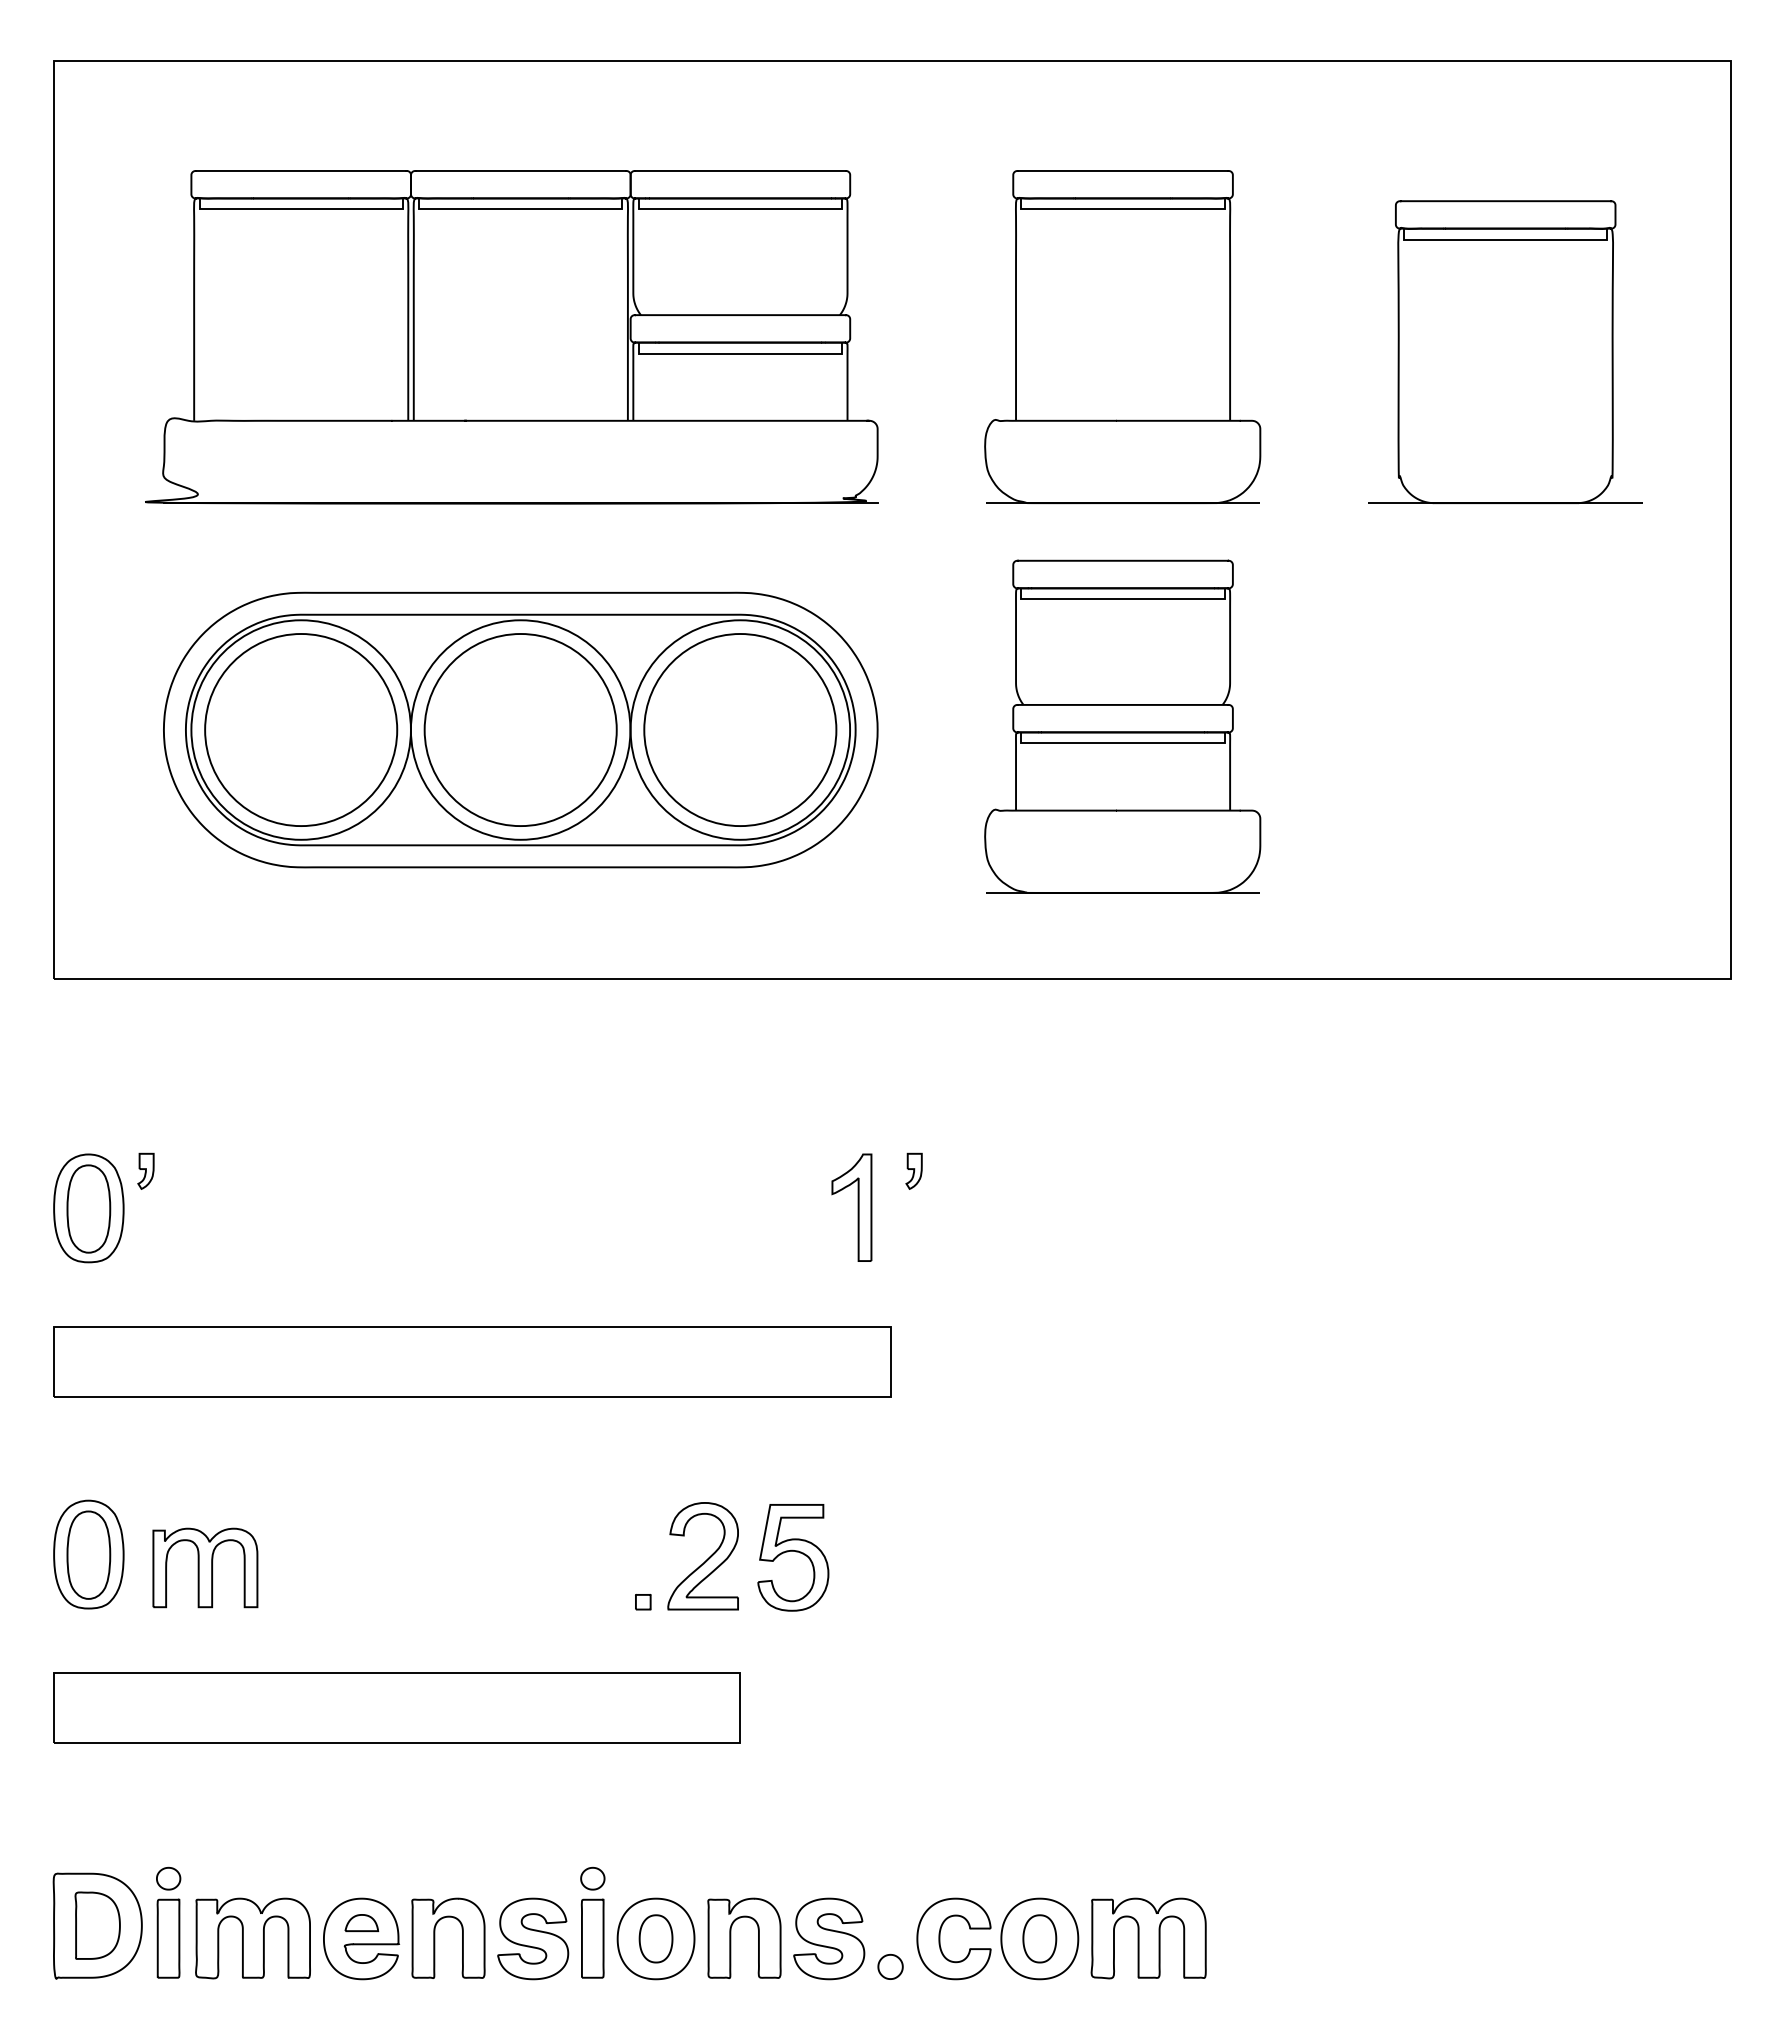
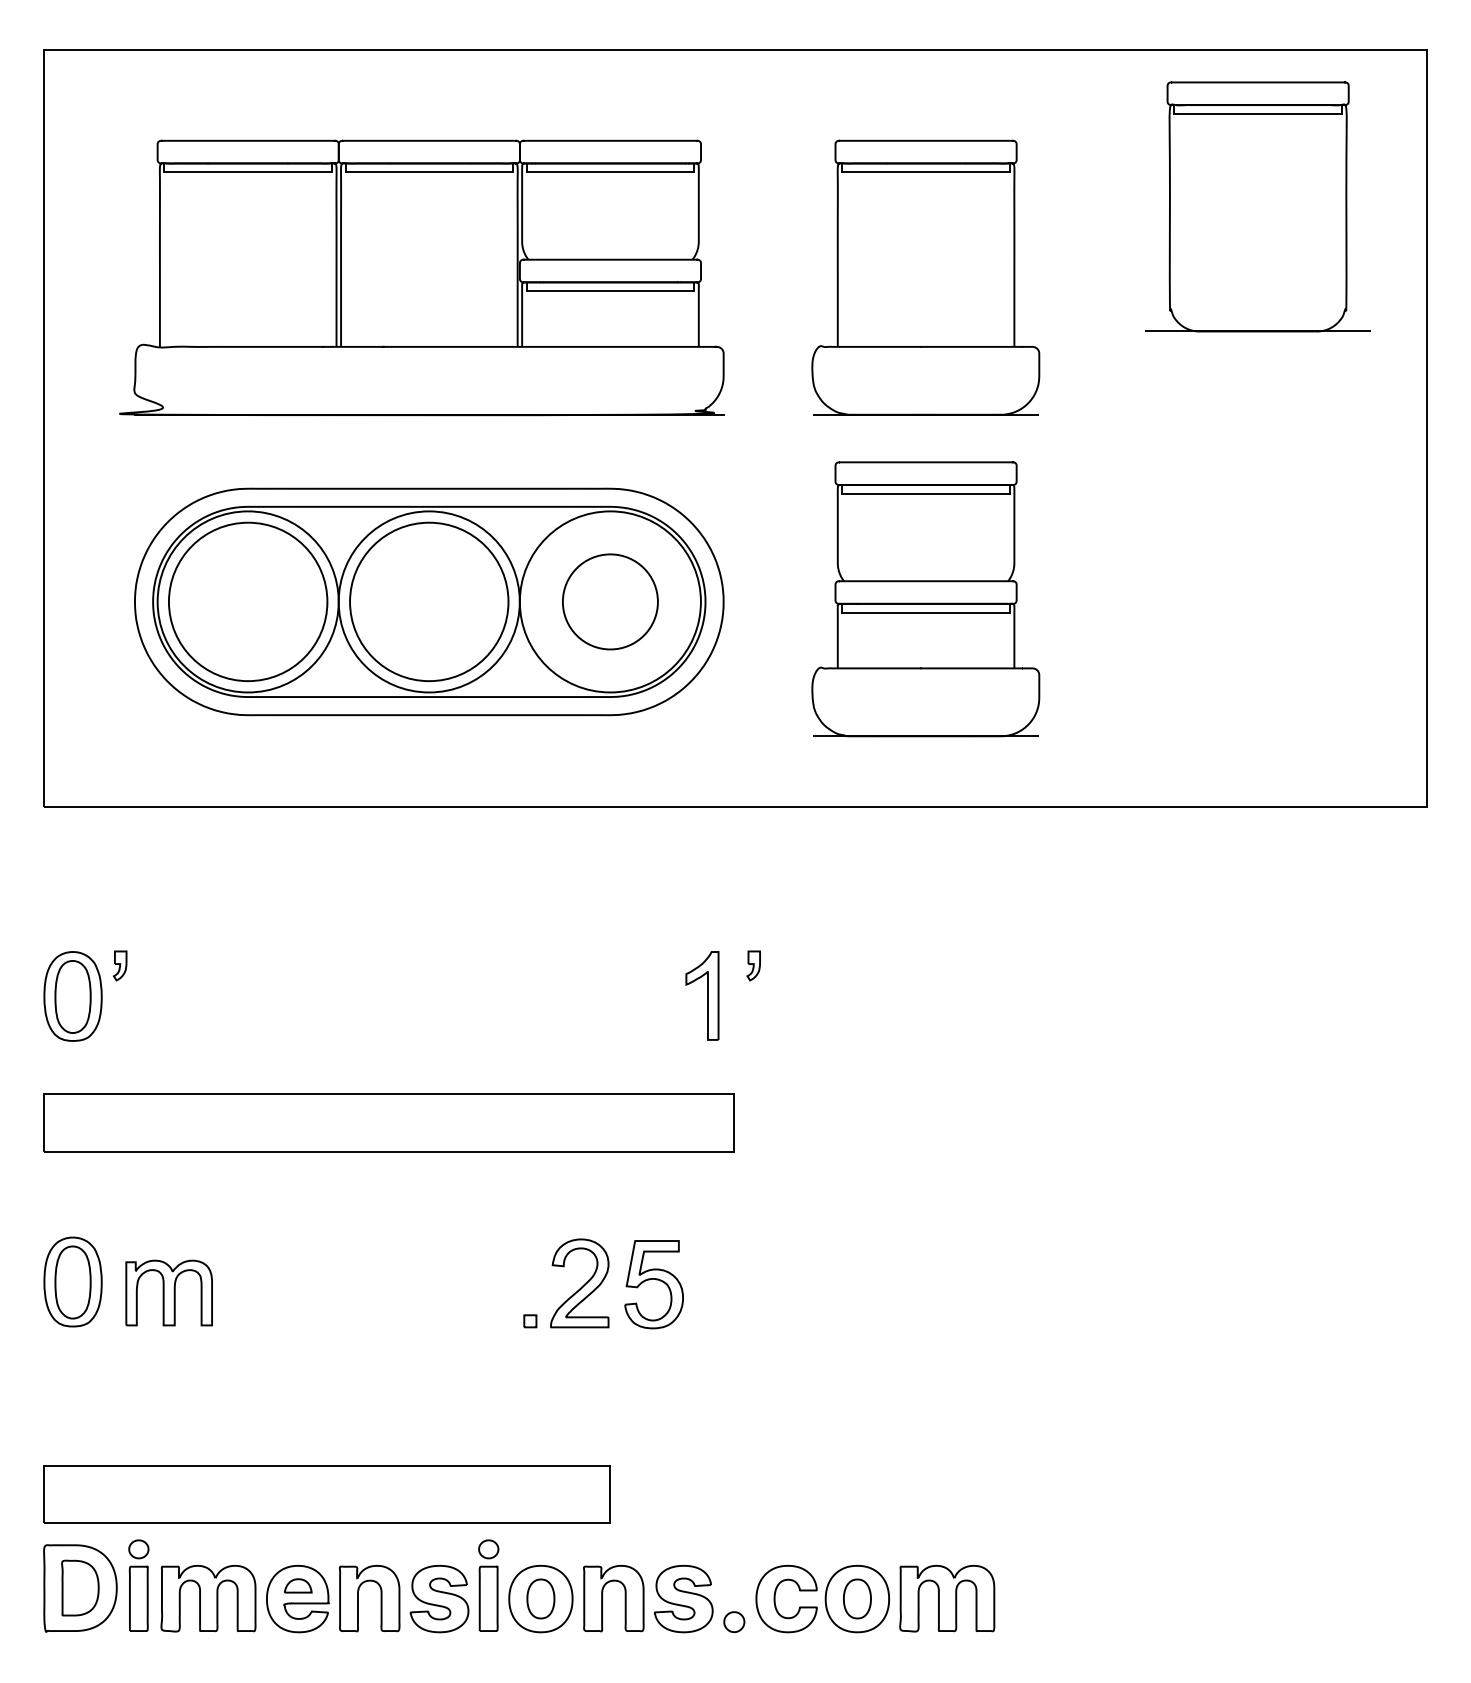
part: (1505, 352) -> (1258, 207), moved
circle: (740, 730) -> (610, 602), size x0.6
part: (396, 1707) -> (326, 1493), moved

